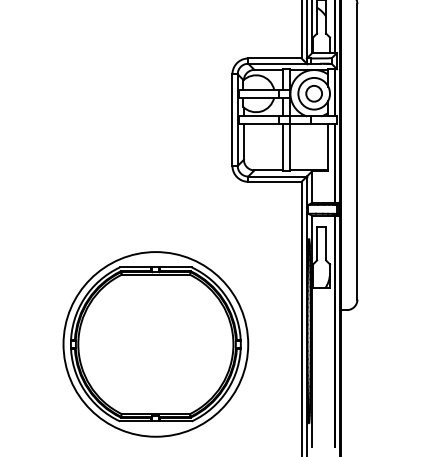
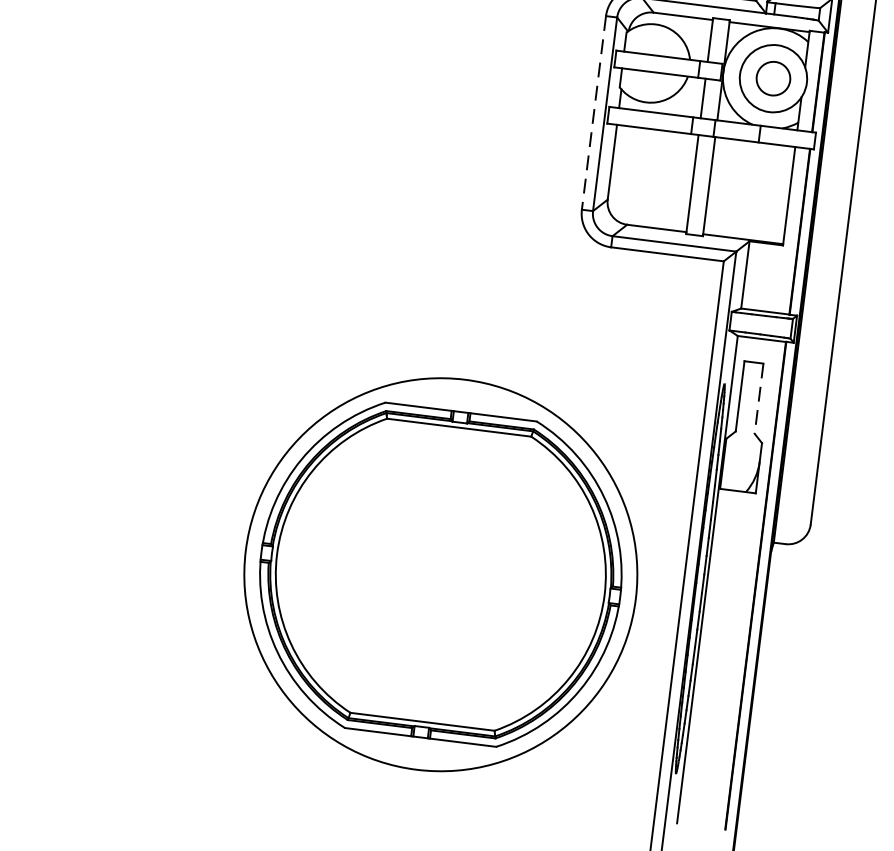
line: (232, 120) -> (593, 113), solid -> dashed
line: (326, 243) -> (760, 398), solid -> dashed
part: (155, 344) -> (440, 574), moved

